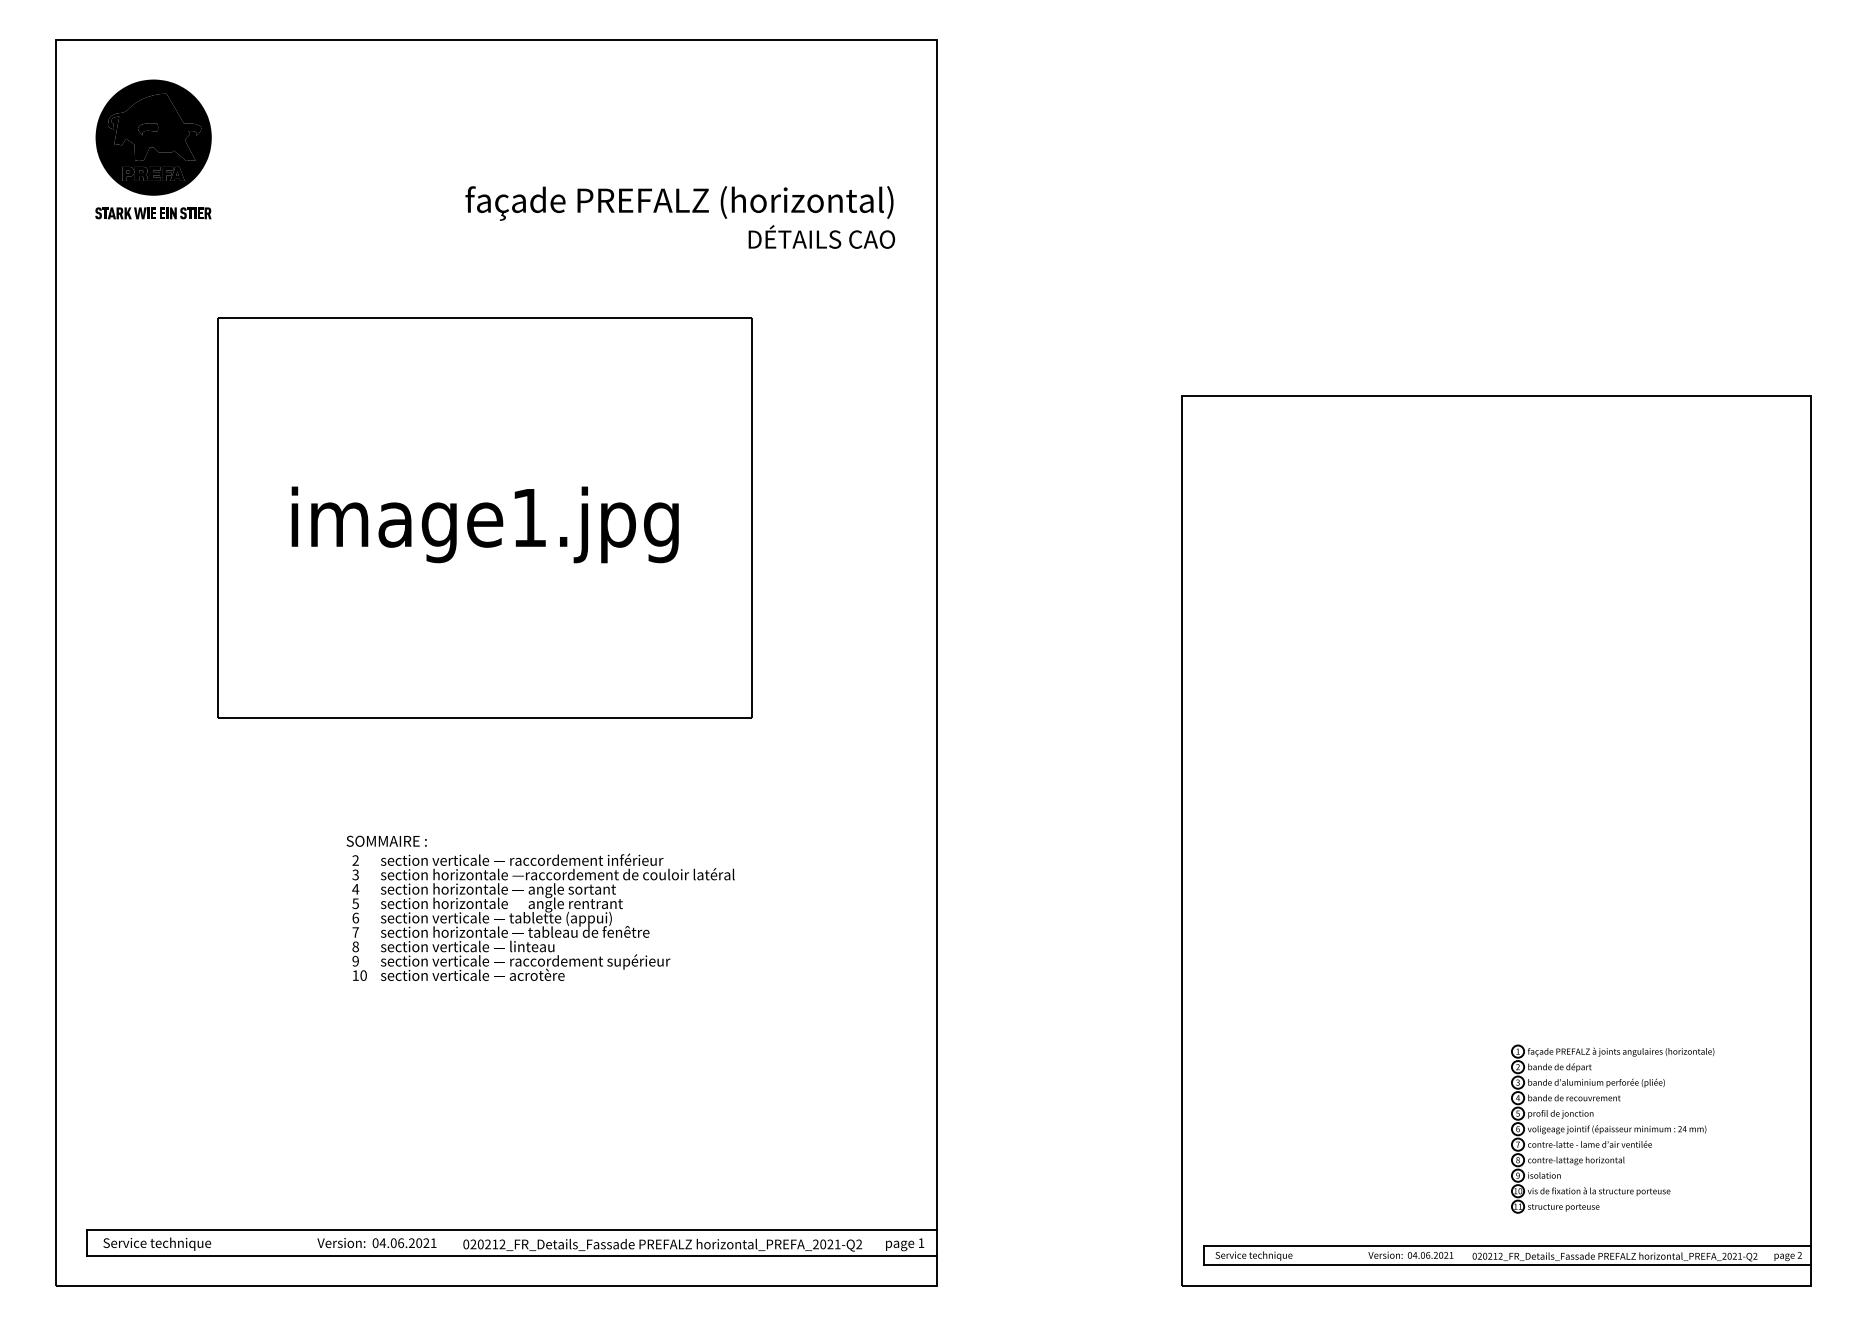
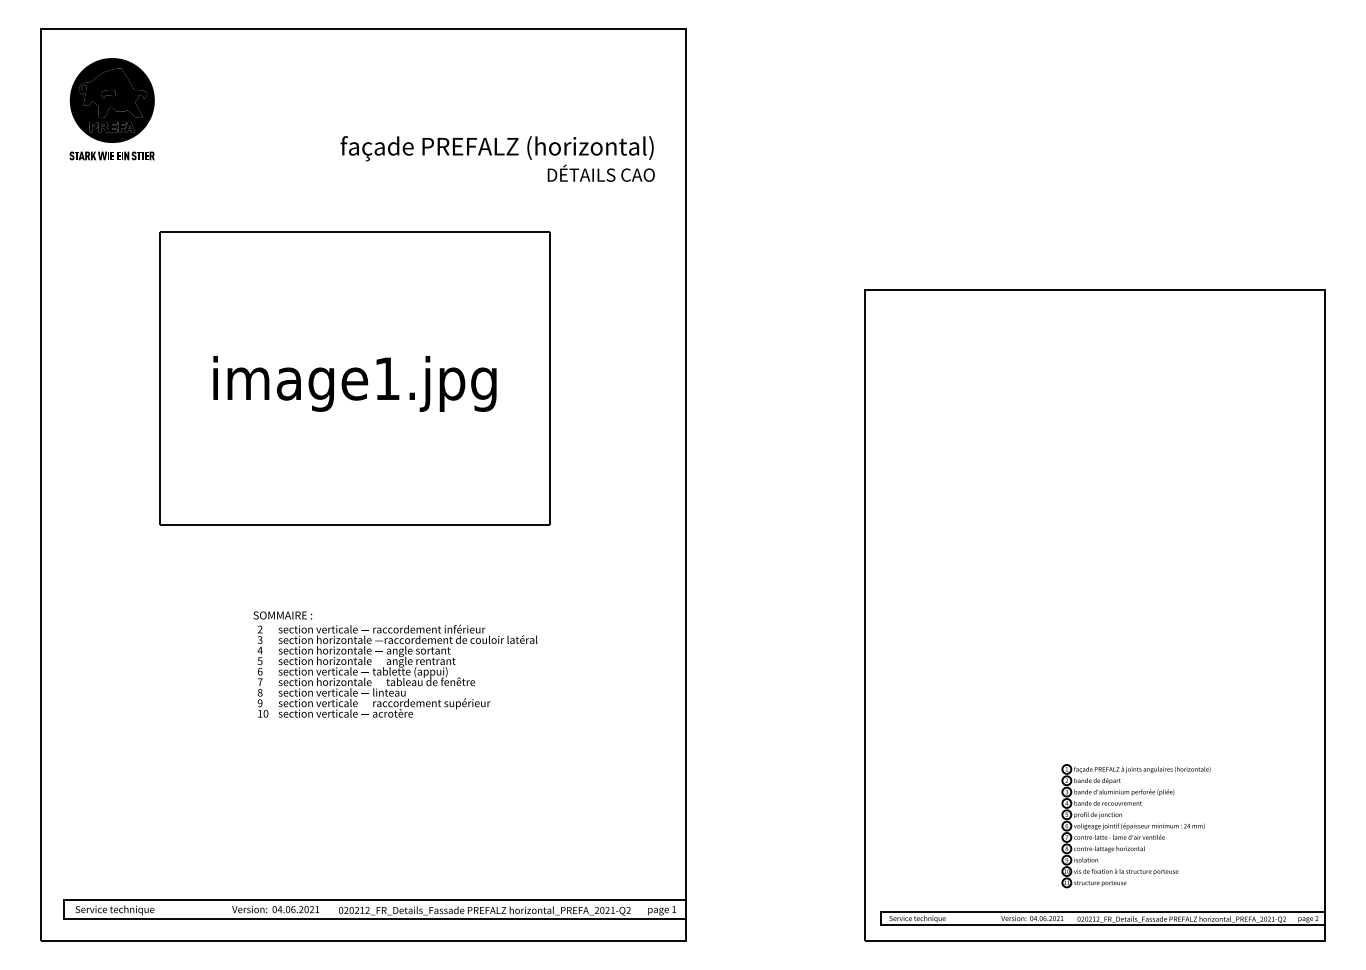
part: (1612, 1128) -> (1135, 825), moved

